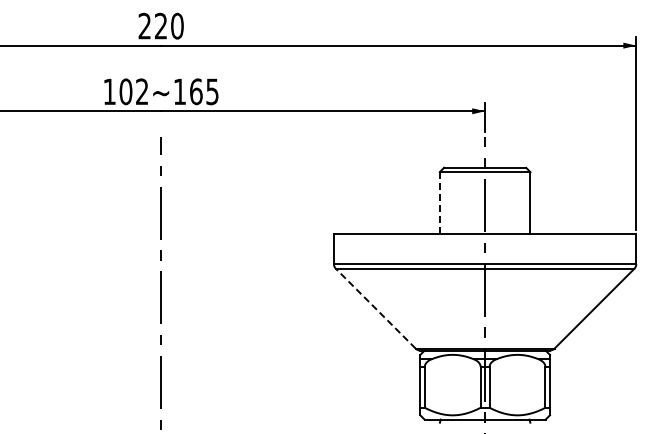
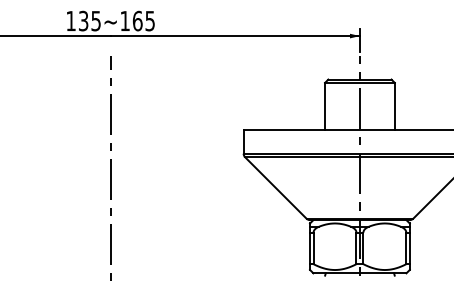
text: (133, 91) -> (89, 20), 102~165 -> 135~165
line: (439, 203) -> (324, 107), dashed -> solid
line: (375, 308) -> (275, 187), dashed -> solid

